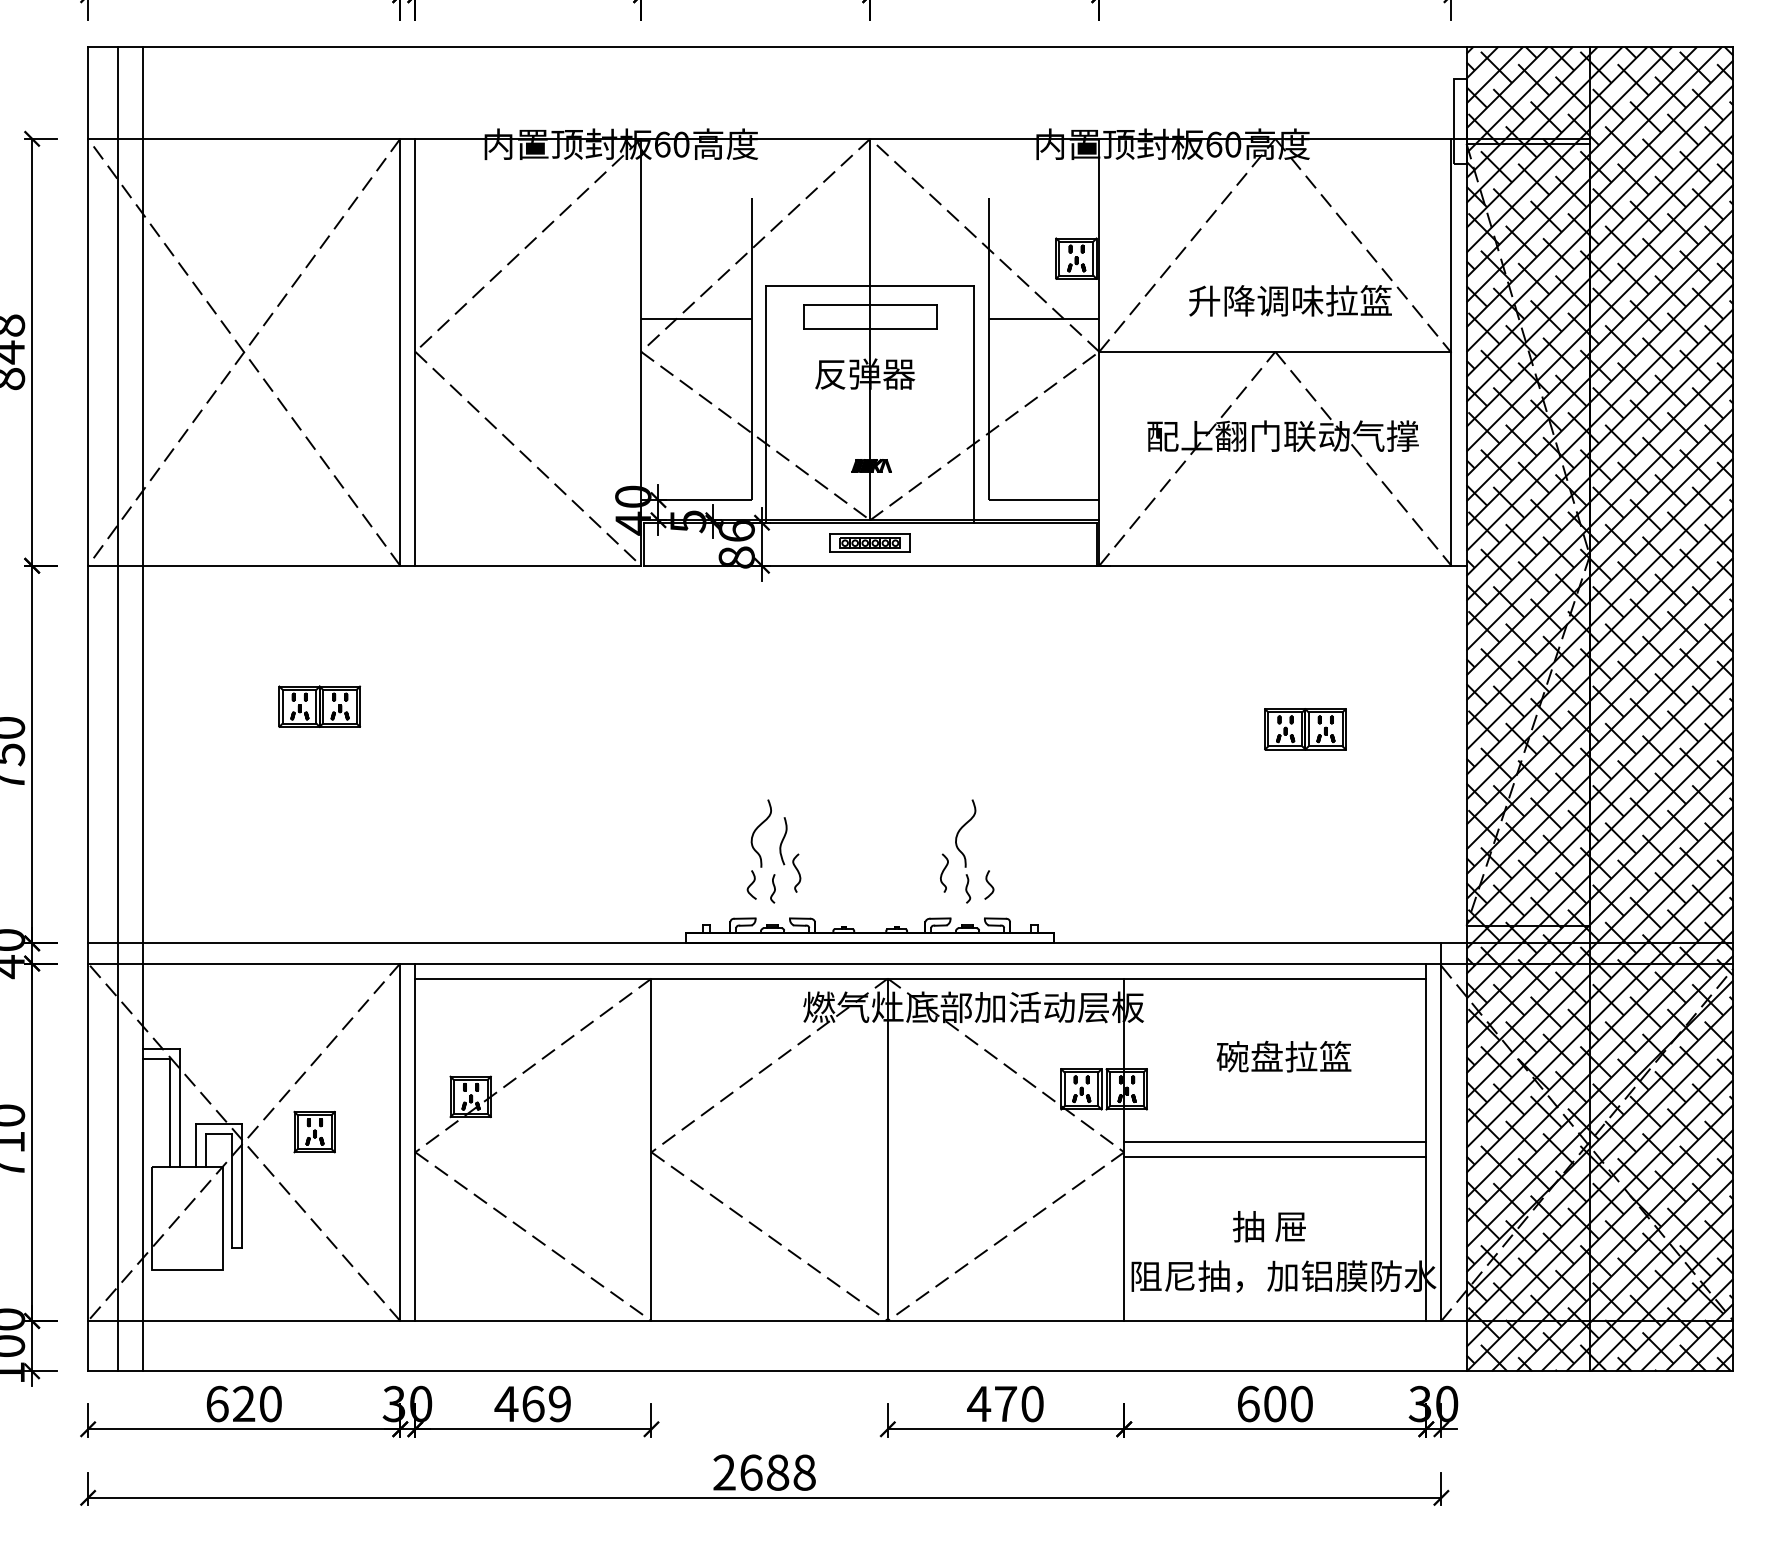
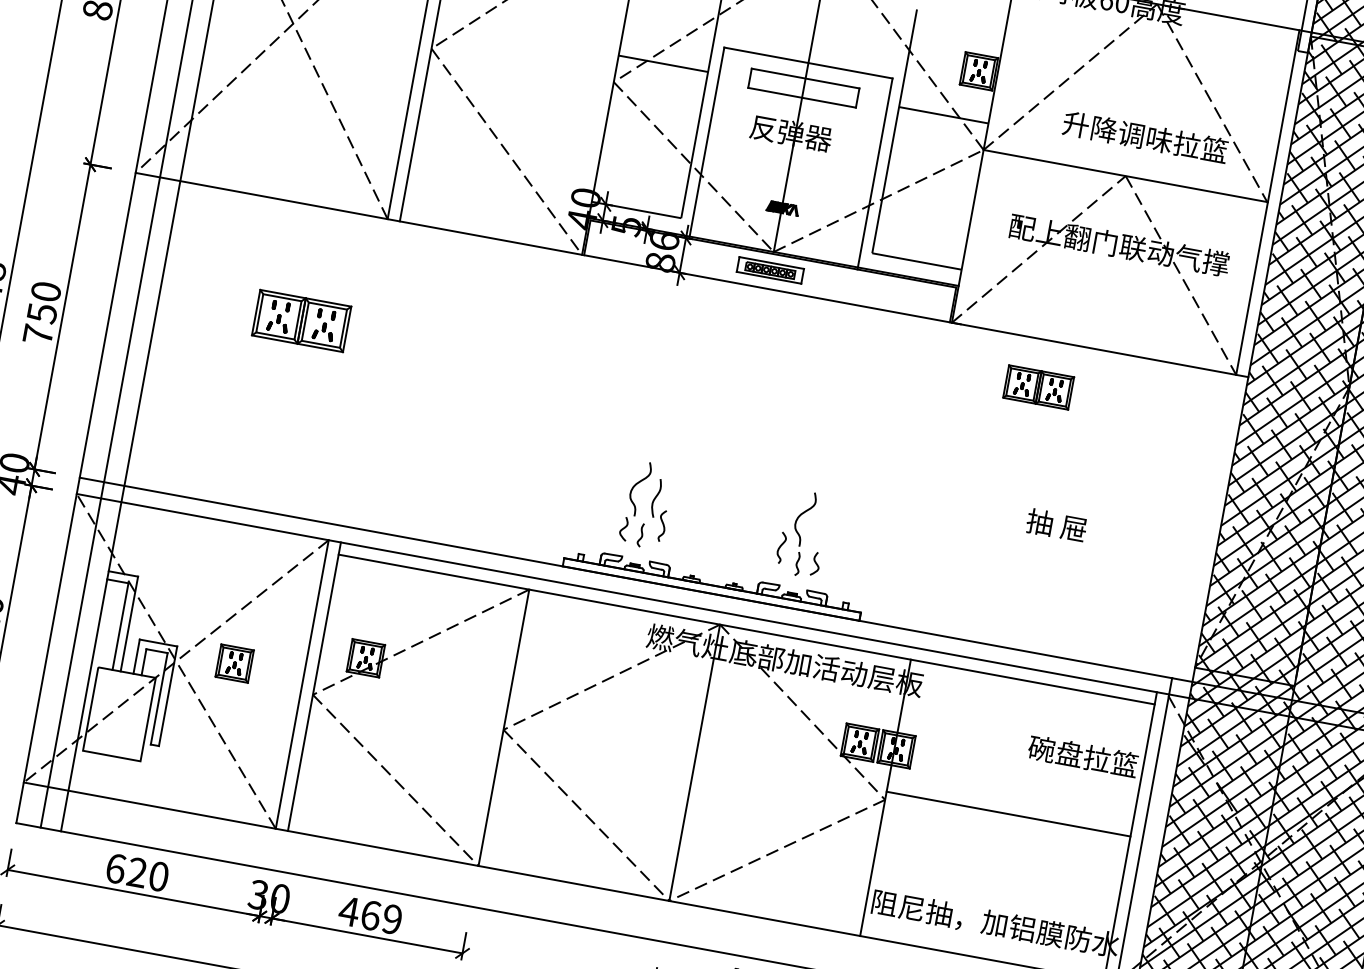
part: (319, 706) -> (301, 320), size x1.4
part: (1305, 729) -> (1038, 387), moved
text: (1283, 1056) -> (1082, 756), moved
line: (1275, 1157) -> (1006, 826), removed
text: (1268, 1226) -> (1055, 525), moved

